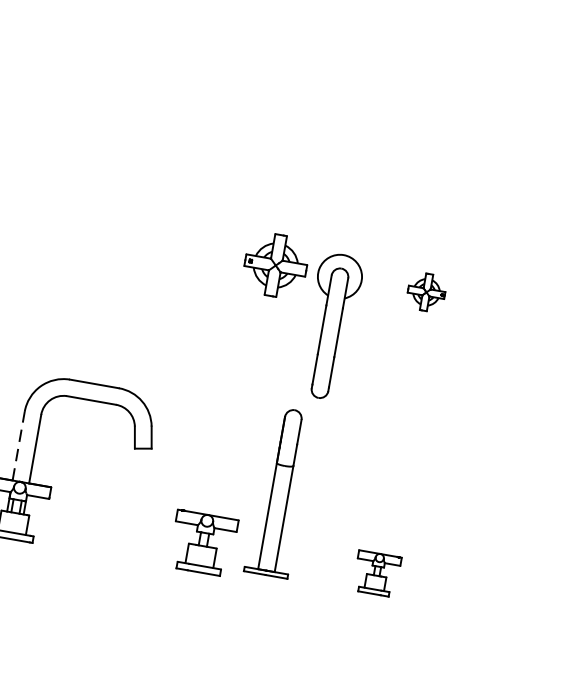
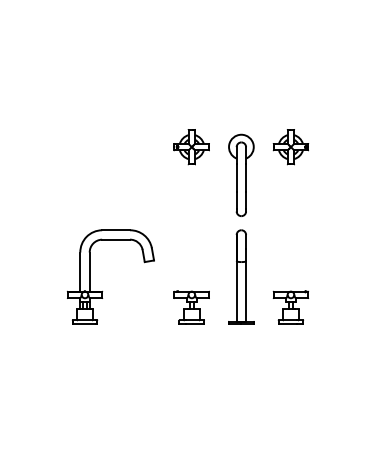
part: (275, 266) -> (191, 147), moved
part: (425, 292) -> (290, 147), size x1.67
line: (18, 447) -> (80, 272), dashed -> solid
part: (280, 491) -> (241, 276), moved
part: (376, 573) -> (290, 307), size x1.43

